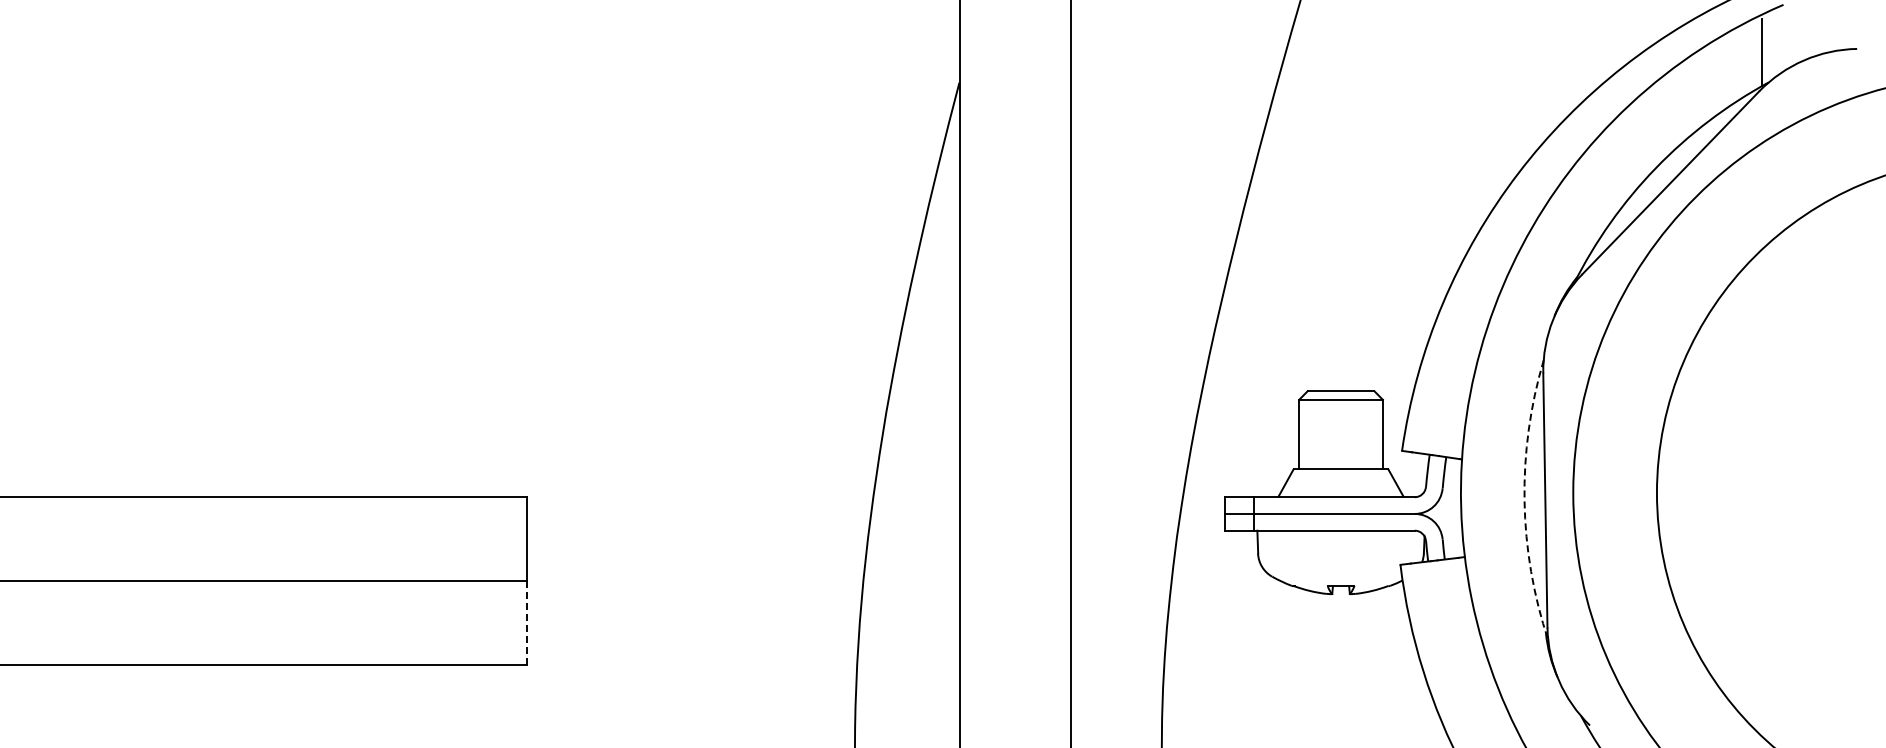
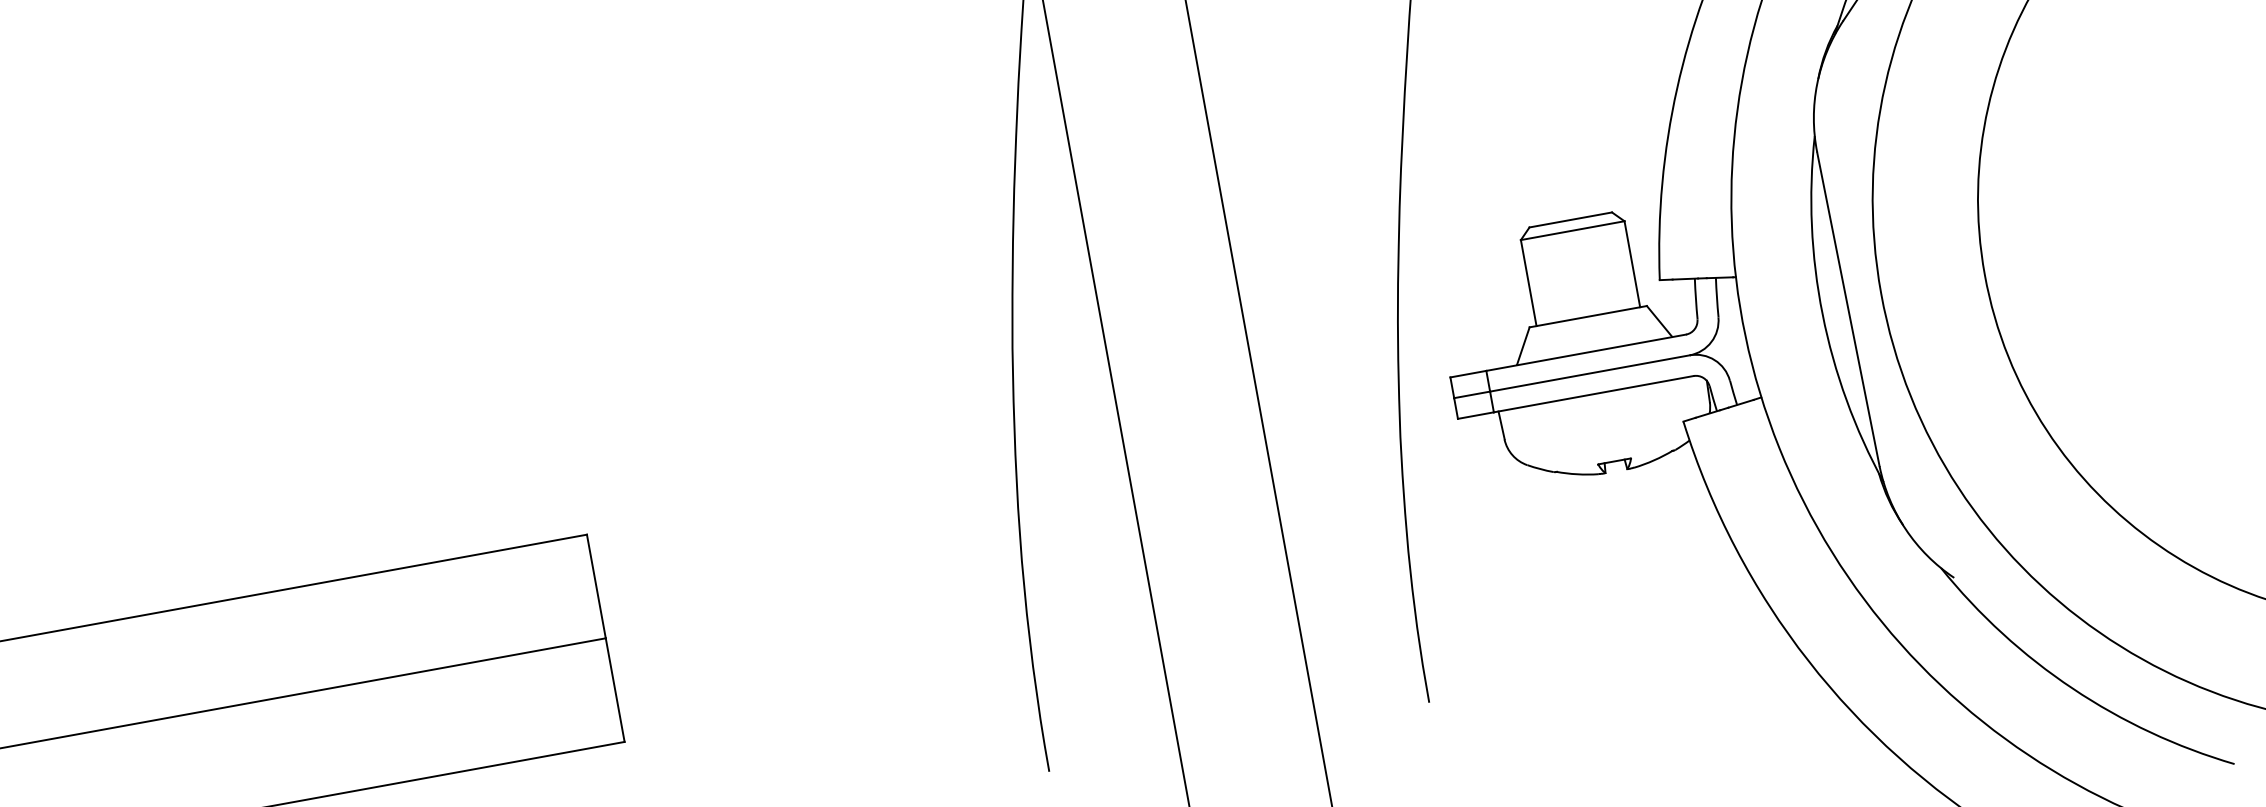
arc: (1524, 500) -> (1822, 314), dashed -> solid
line: (527, 623) -> (615, 690), dashed -> solid

